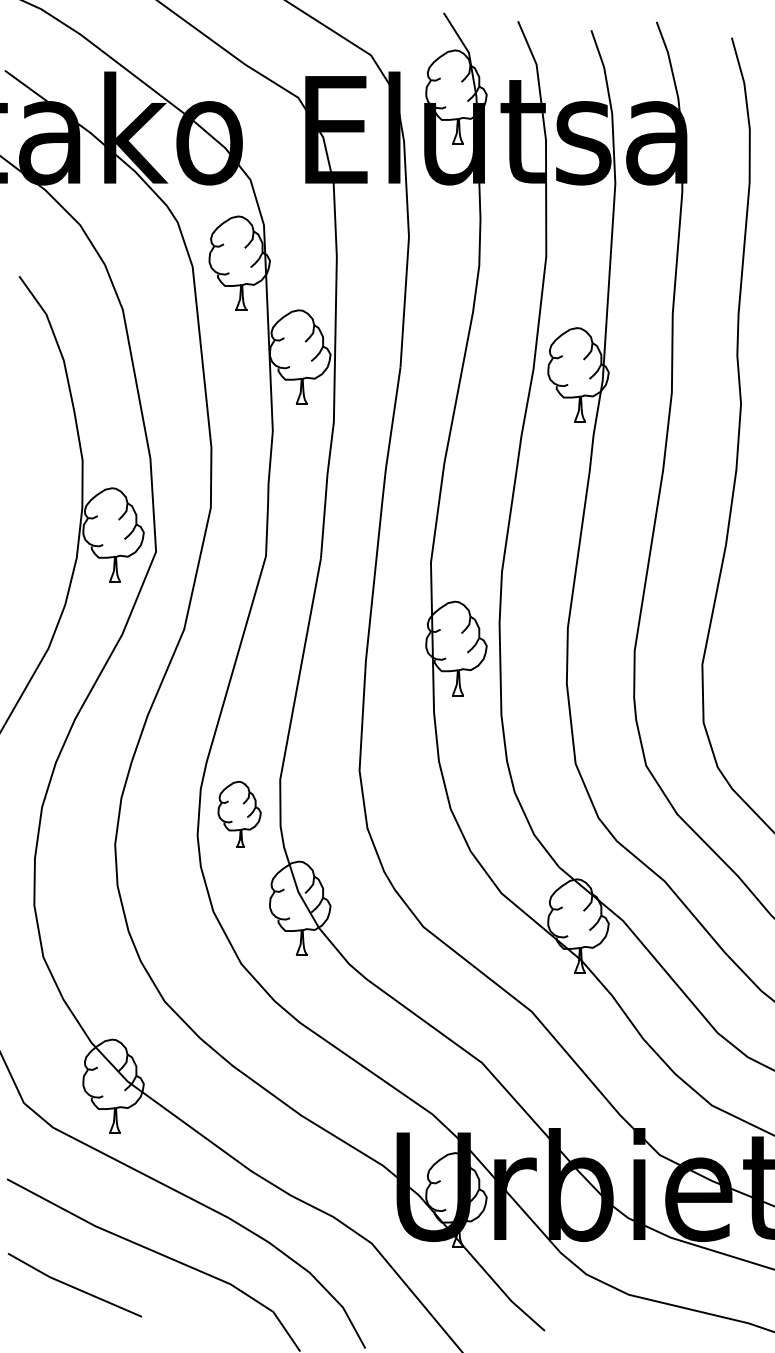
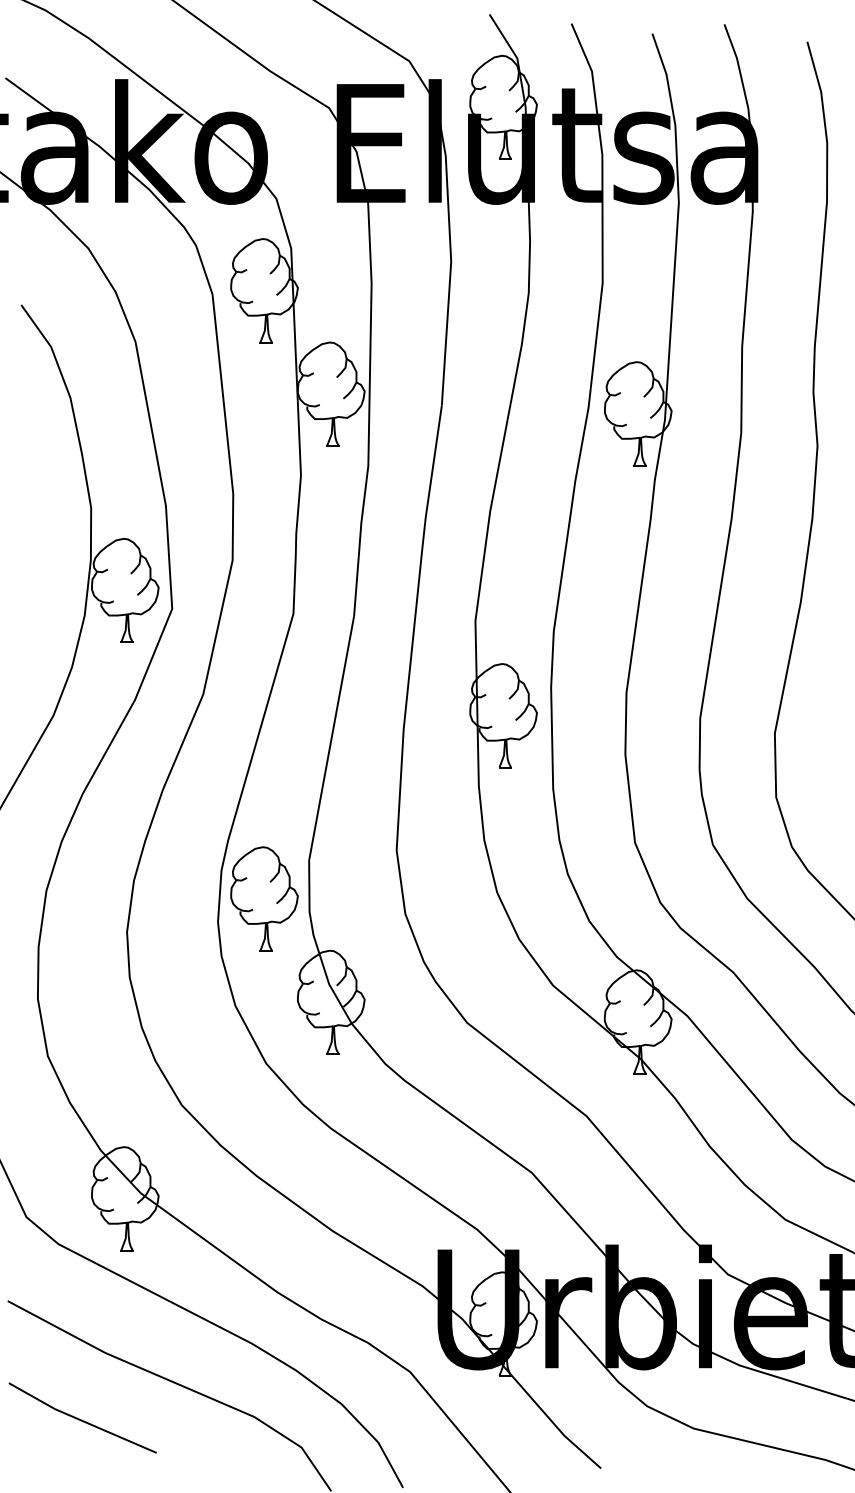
part: (239, 814) -> (264, 898), size x1.43

